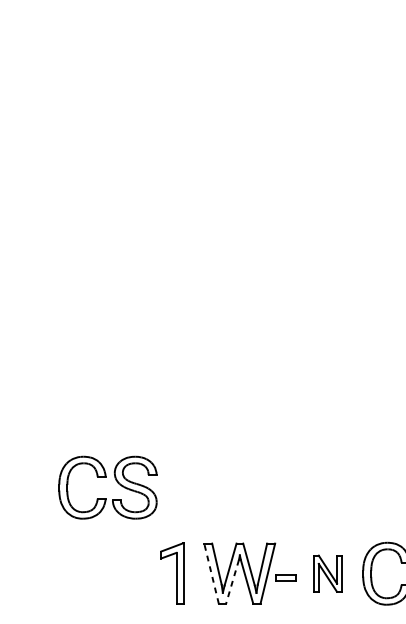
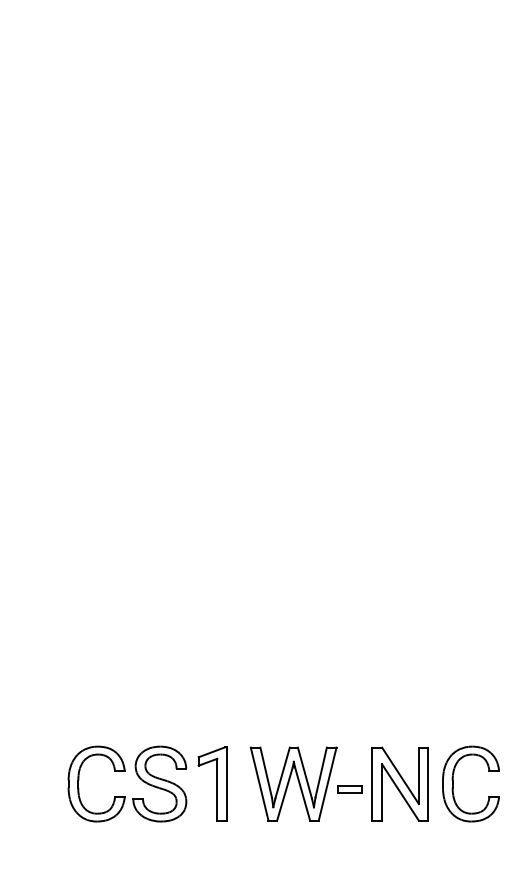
part: (106, 477) -> (125, 771), moved
line: (211, 573) -> (259, 783), dashed -> solid
part: (327, 573) -> (399, 783), size x1.67
line: (232, 581) -> (284, 793), dashed -> solid

